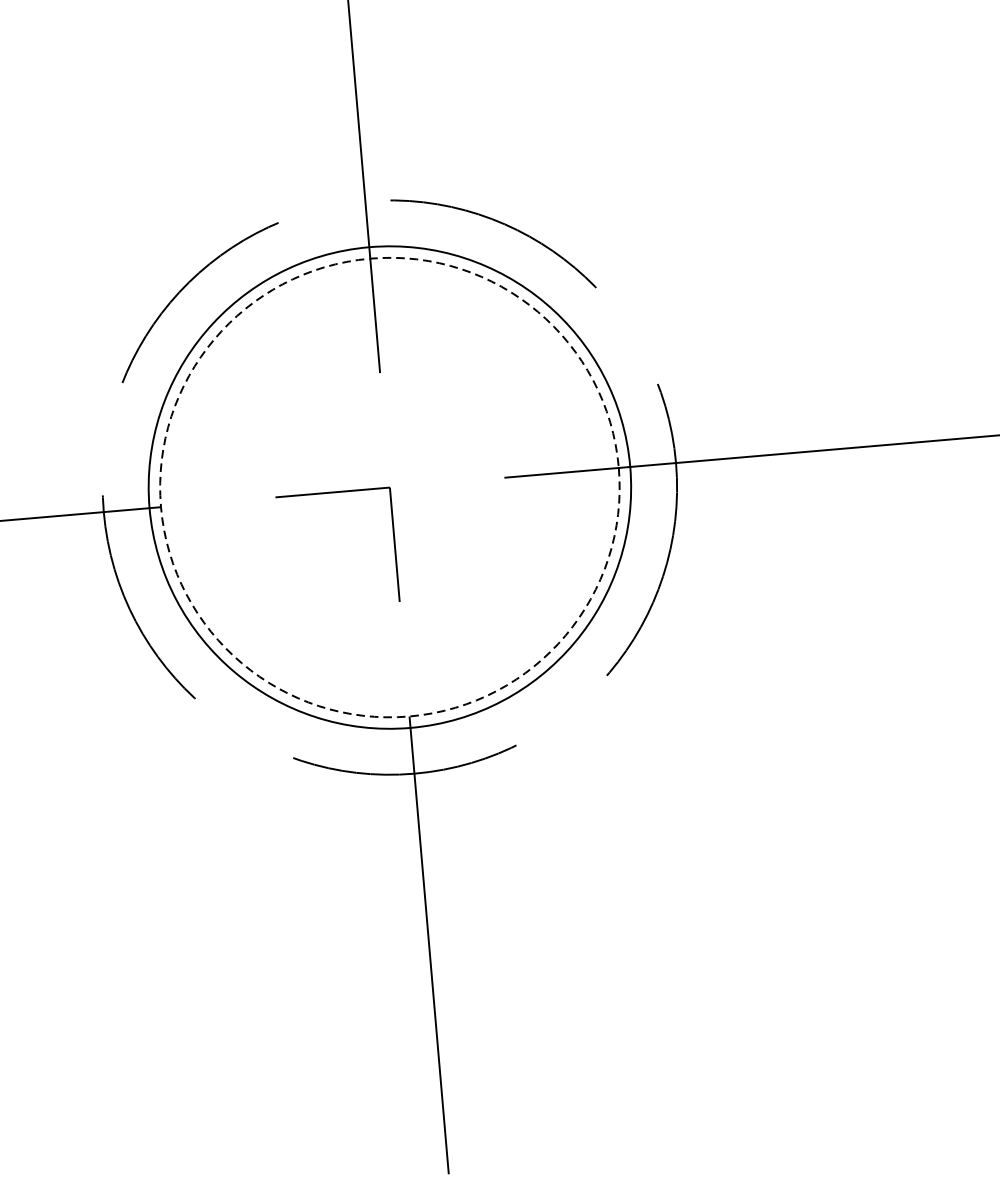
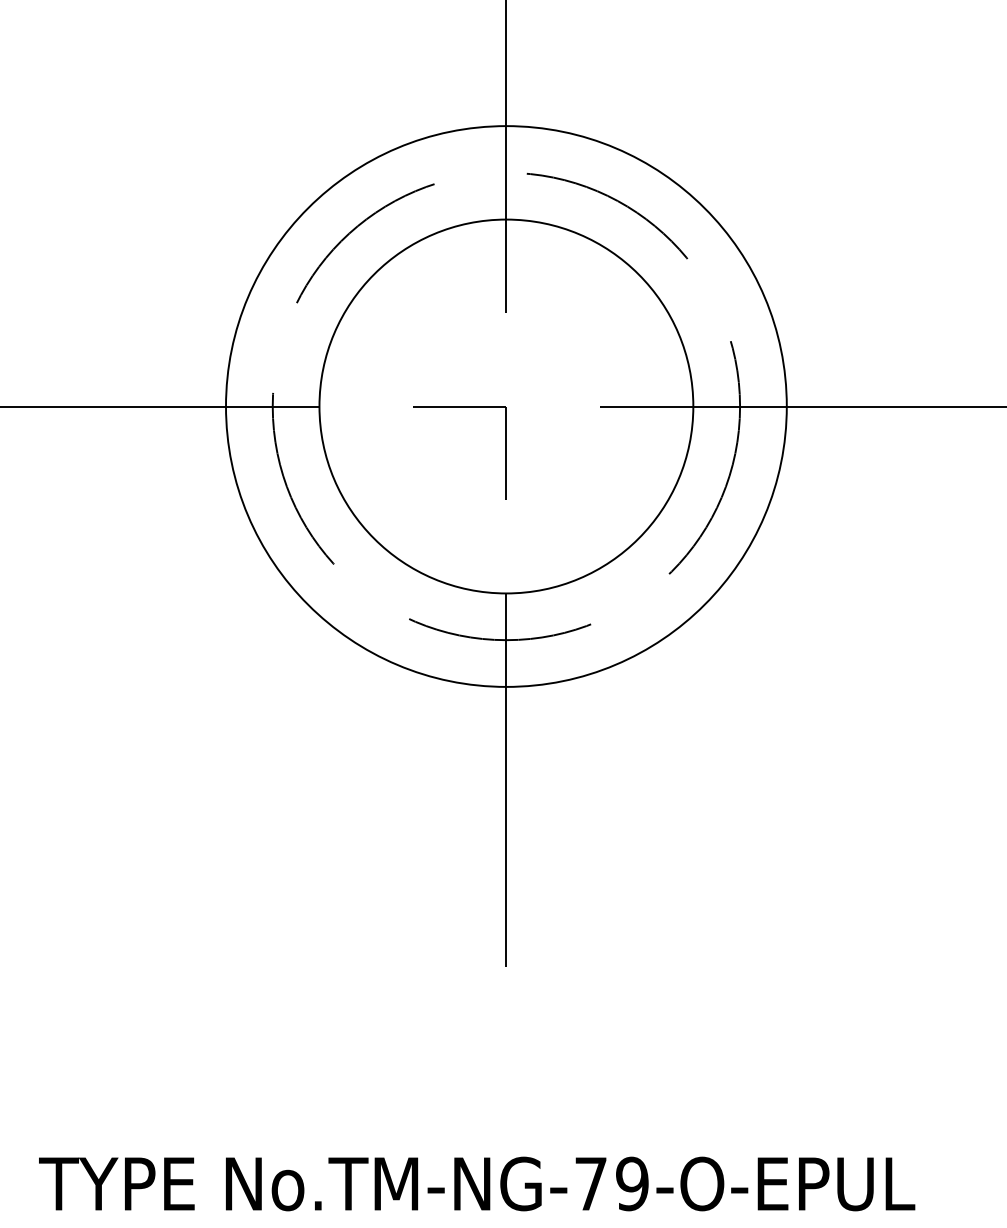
circle: (390, 487) -> (506, 406), dashed -> solid
circle: (390, 487) -> (506, 406), size x1.43

